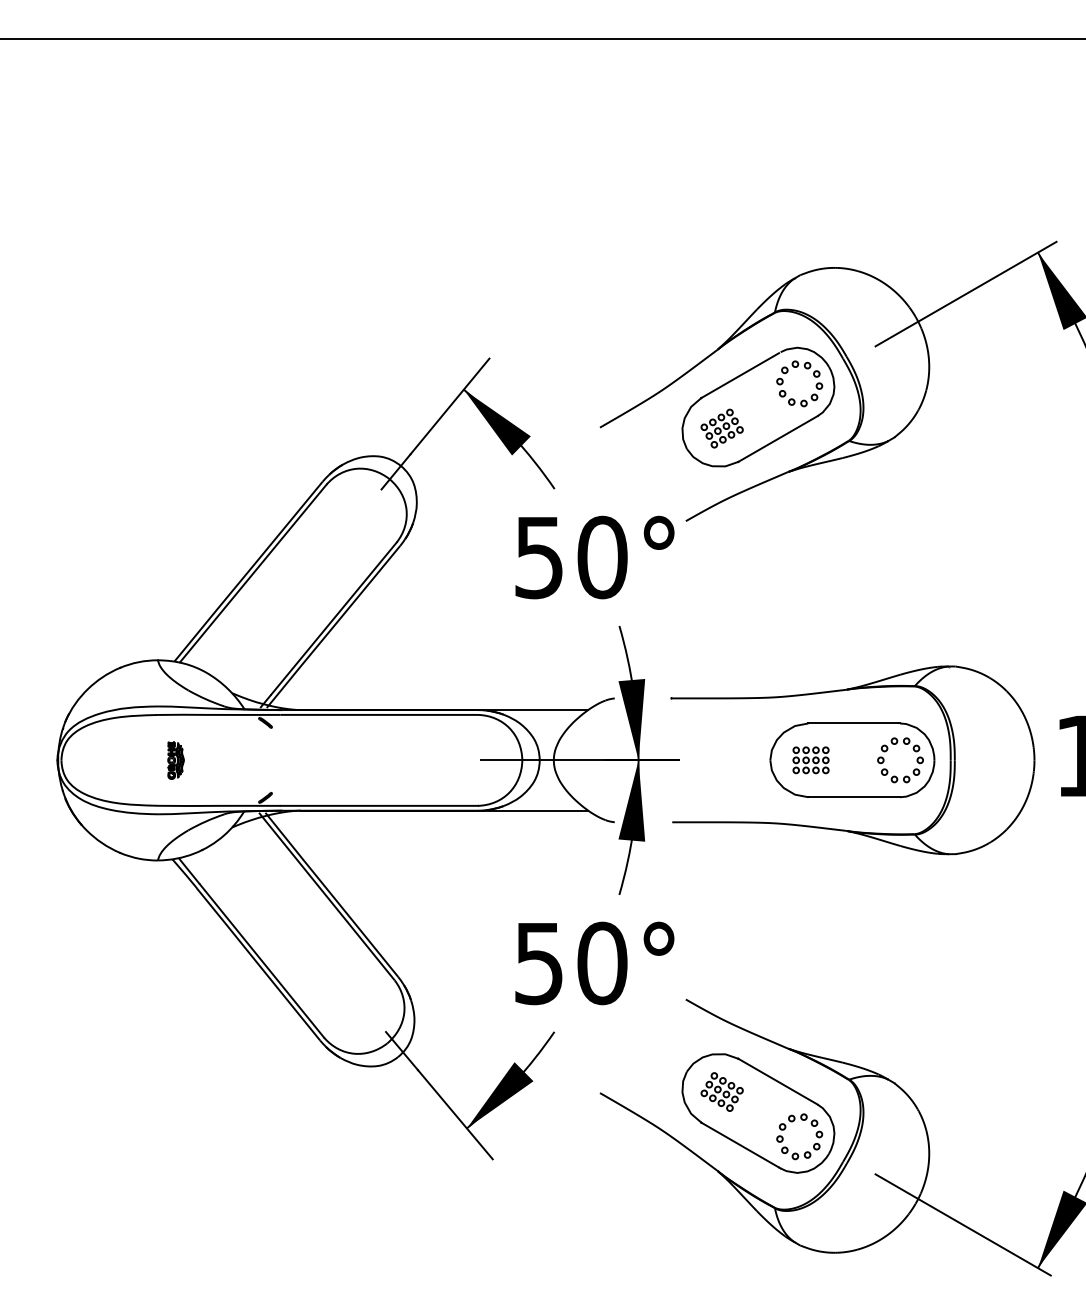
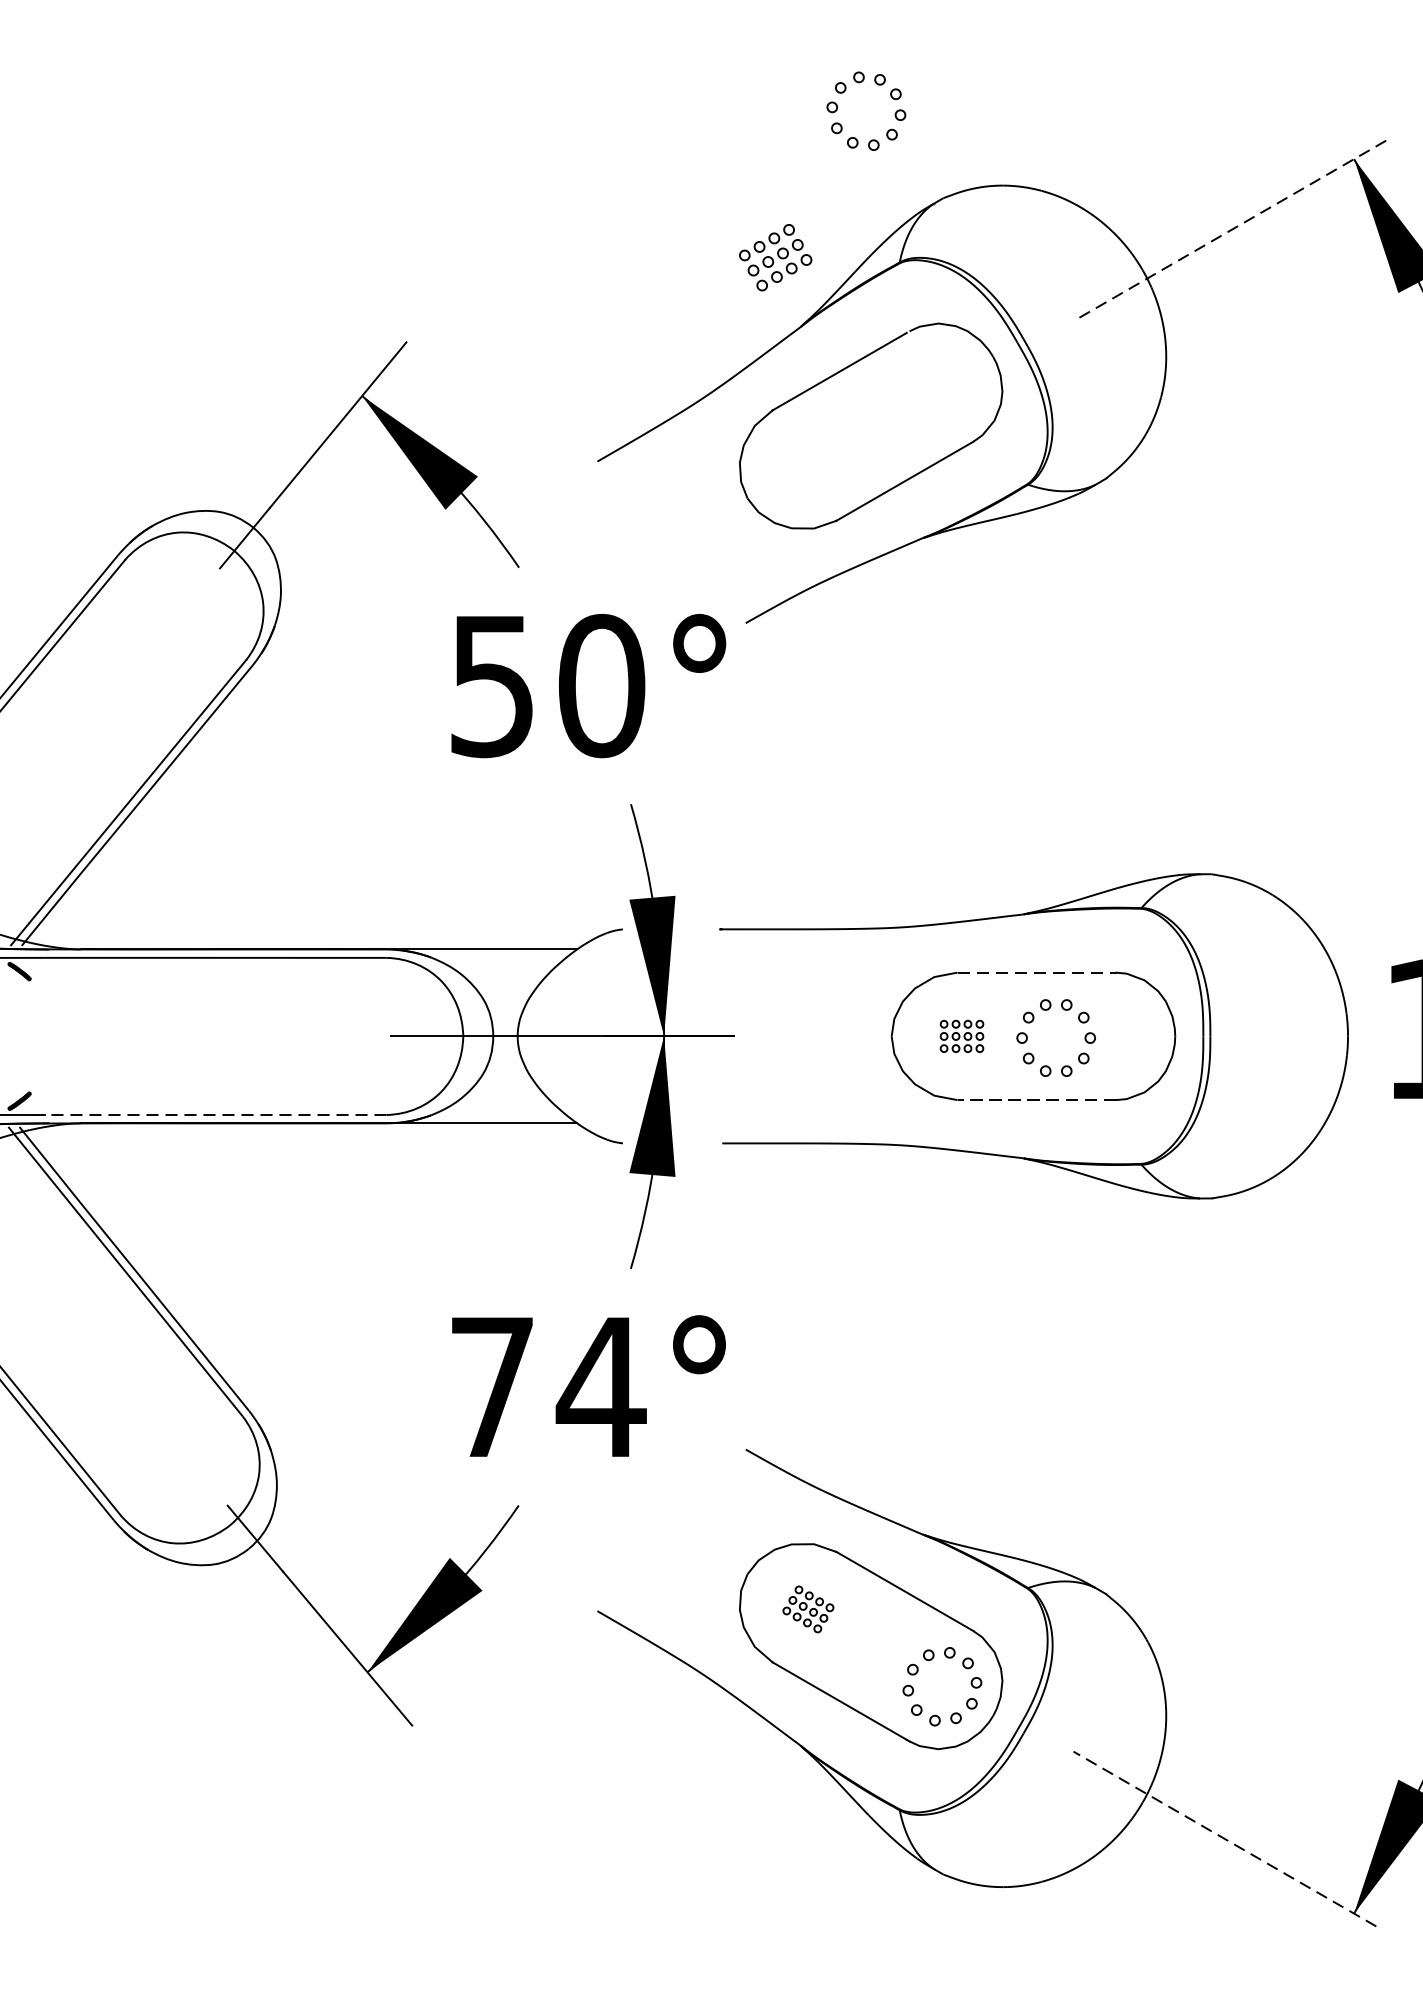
line: (965, 294) -> (1228, 231), solid -> dashed
part: (787, 373) -> (845, 93), moved
part: (721, 428) -> (774, 257), moved
line: (853, 723) -> (1035, 972), solid -> dashed
part: (810, 760) -> (961, 1036), size x0.7
part: (887, 769) -> (1033, 1053), moved
line: (854, 797) -> (1037, 1100), solid -> dashed
line: (379, 805) -> (216, 1114), solid -> dashed
text: (571, 963) -> (548, 1387), 50° -> 74°
part: (721, 1091) -> (807, 1608), size x0.7
line: (962, 1224) -> (1223, 1838), solid -> dashed

